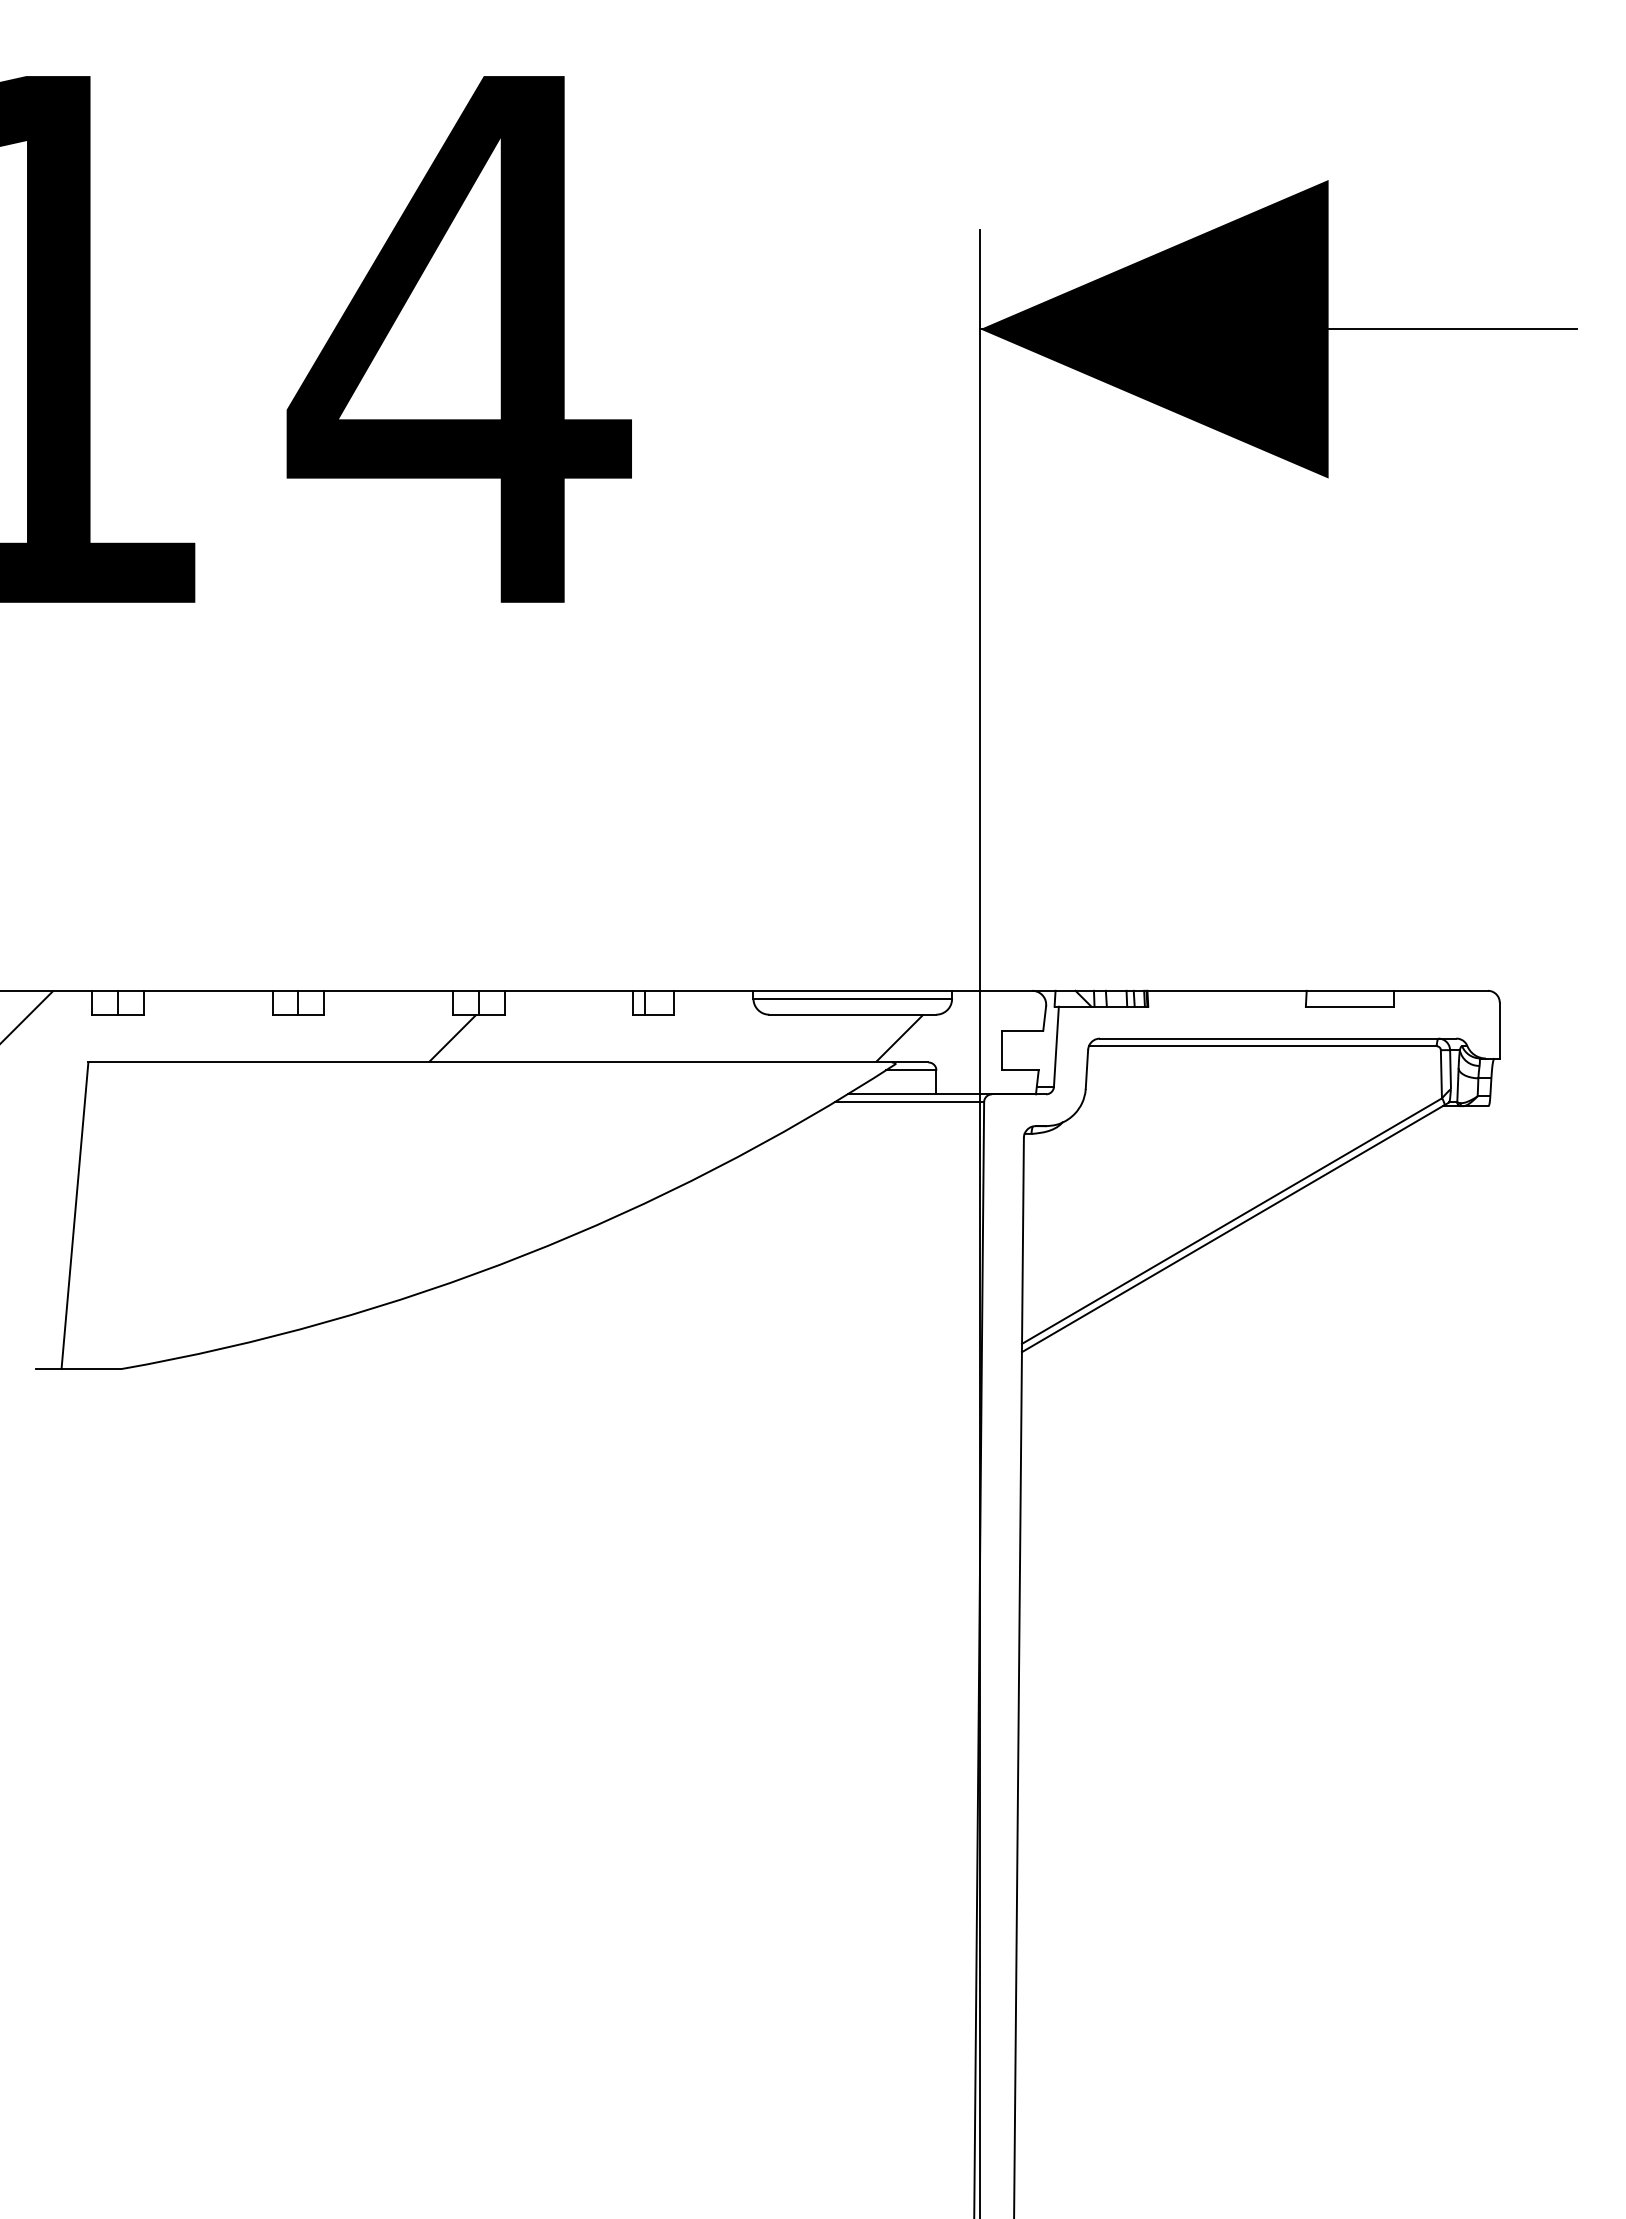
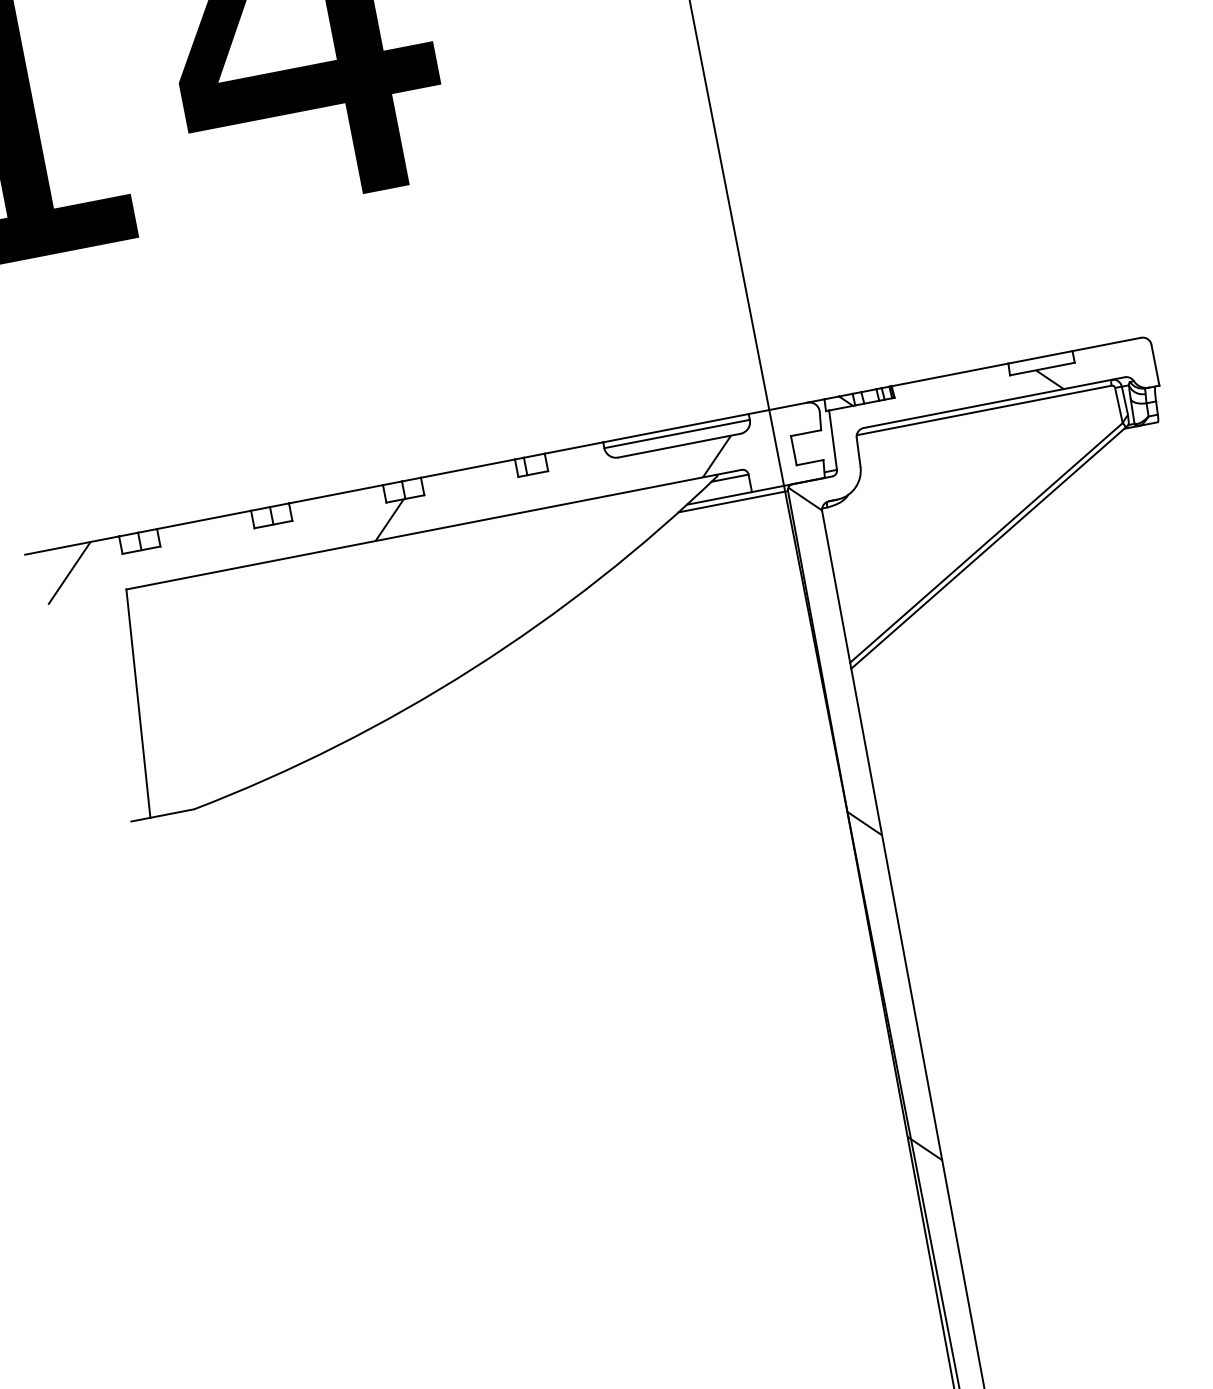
hatch: (1174, 1514) -> (986, 765), added

